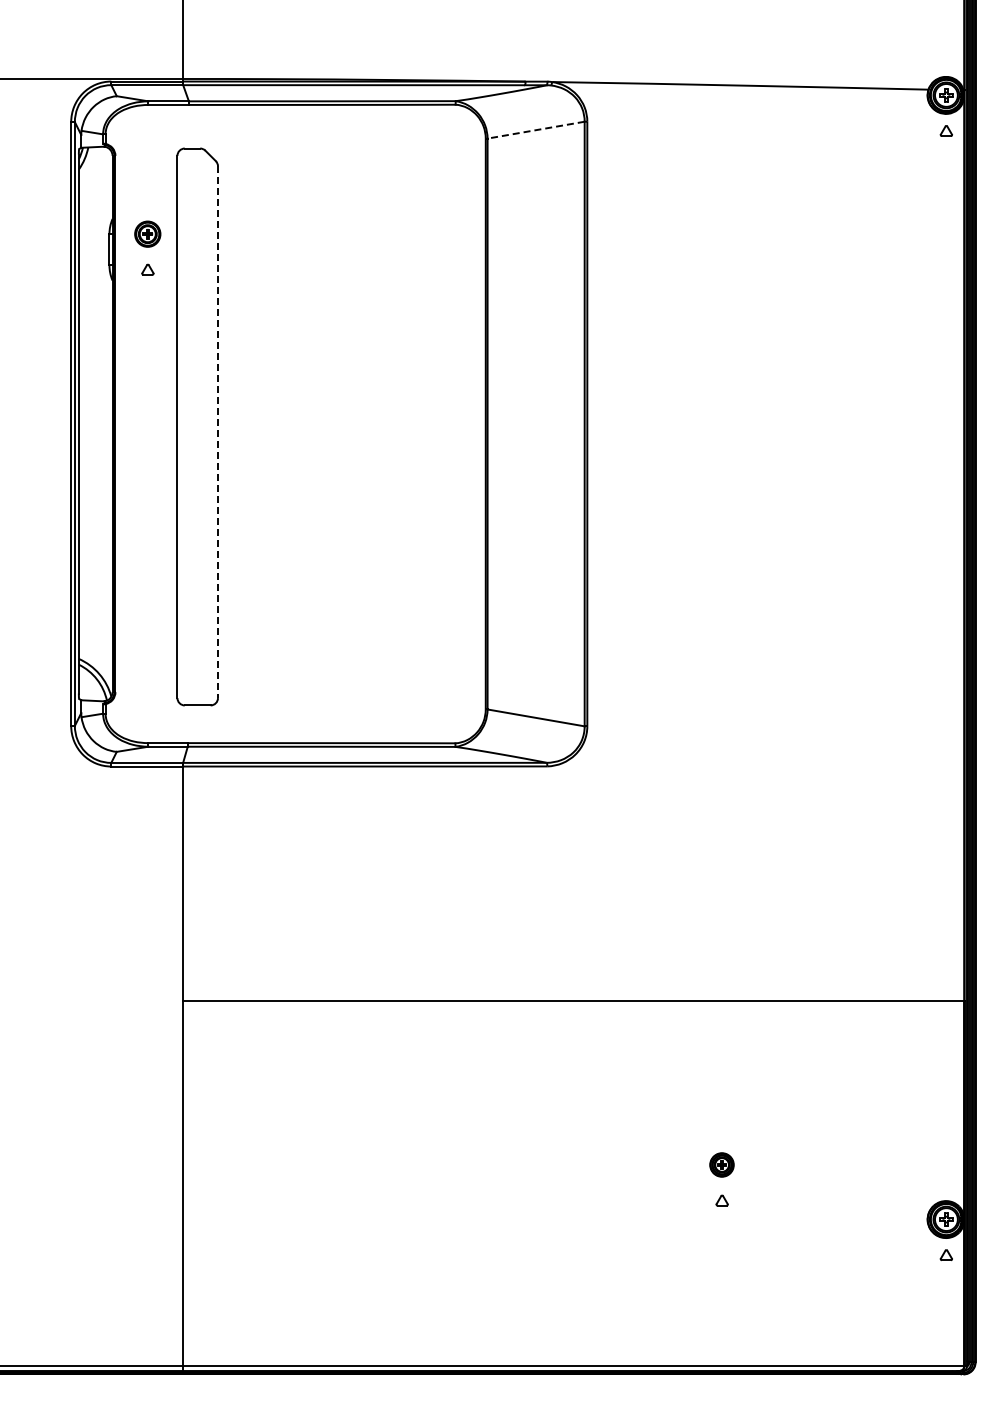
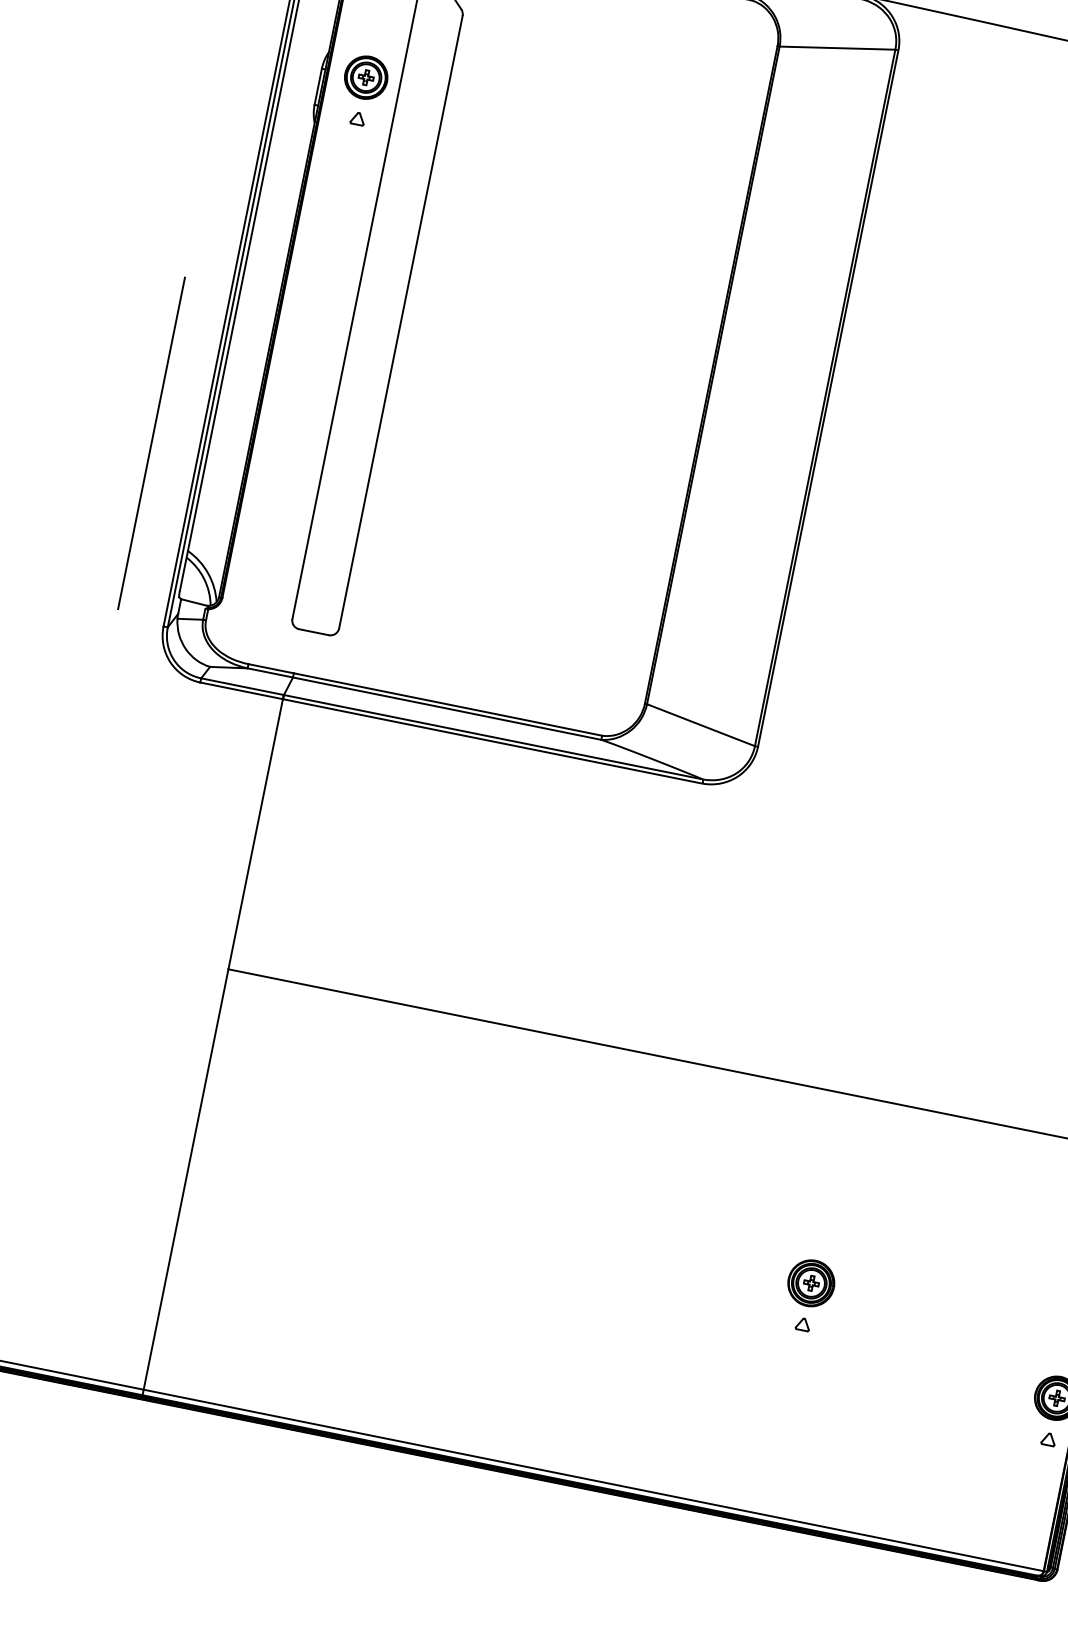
line: (535, 130) -> (836, 48), dashed -> solid
part: (147, 234) -> (365, 78), size x1.43
line: (218, 432) -> (401, 322), dashed -> solid
line: (30, 575) -> (151, 443), added
part: (721, 1164) -> (810, 1282), size x1.67

